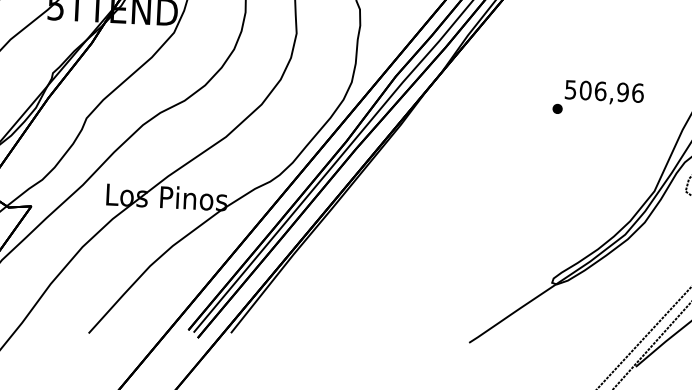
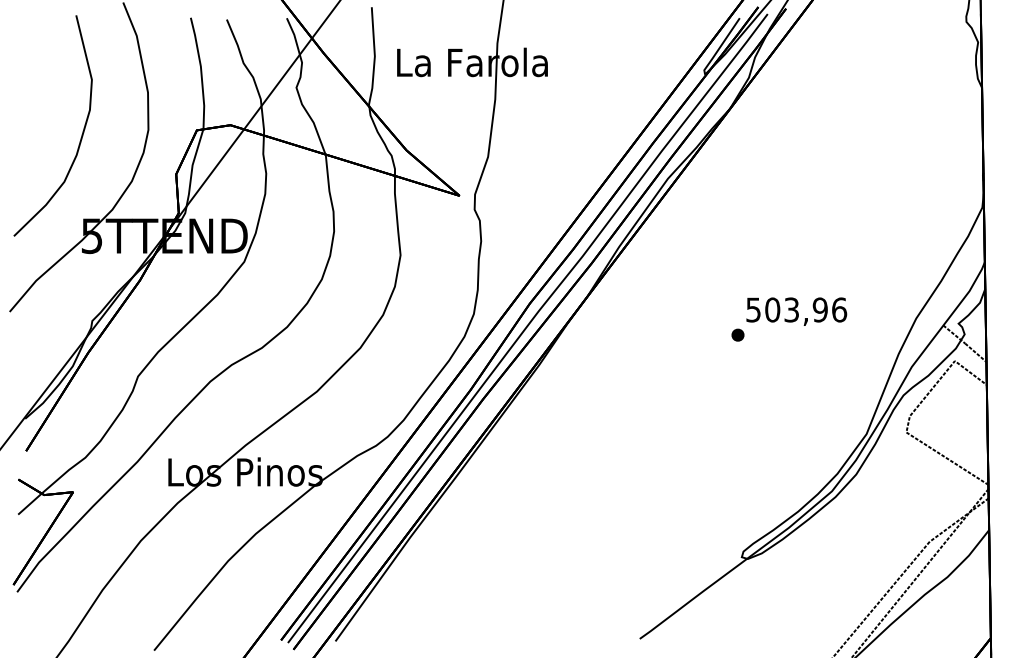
text: (600, 90) -> (791, 309), 506,96 -> 503,96

